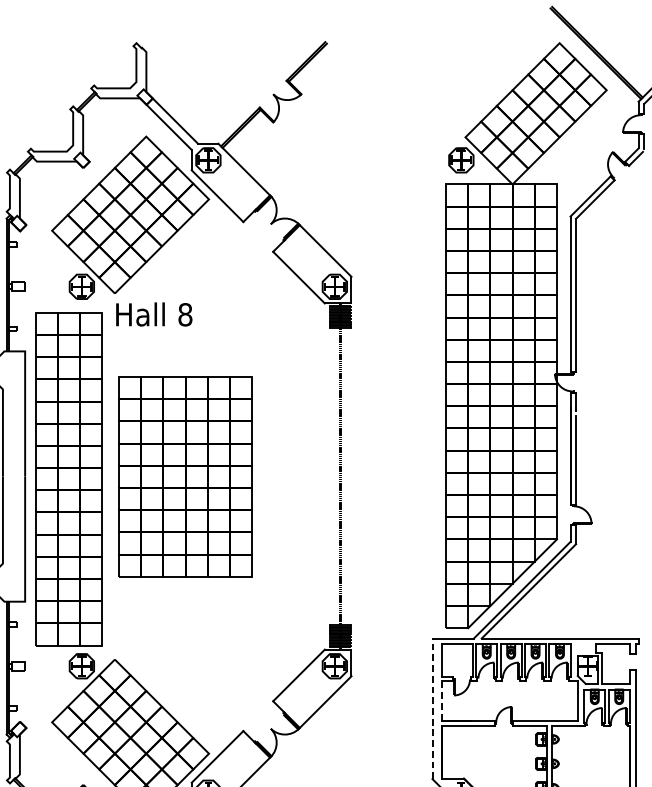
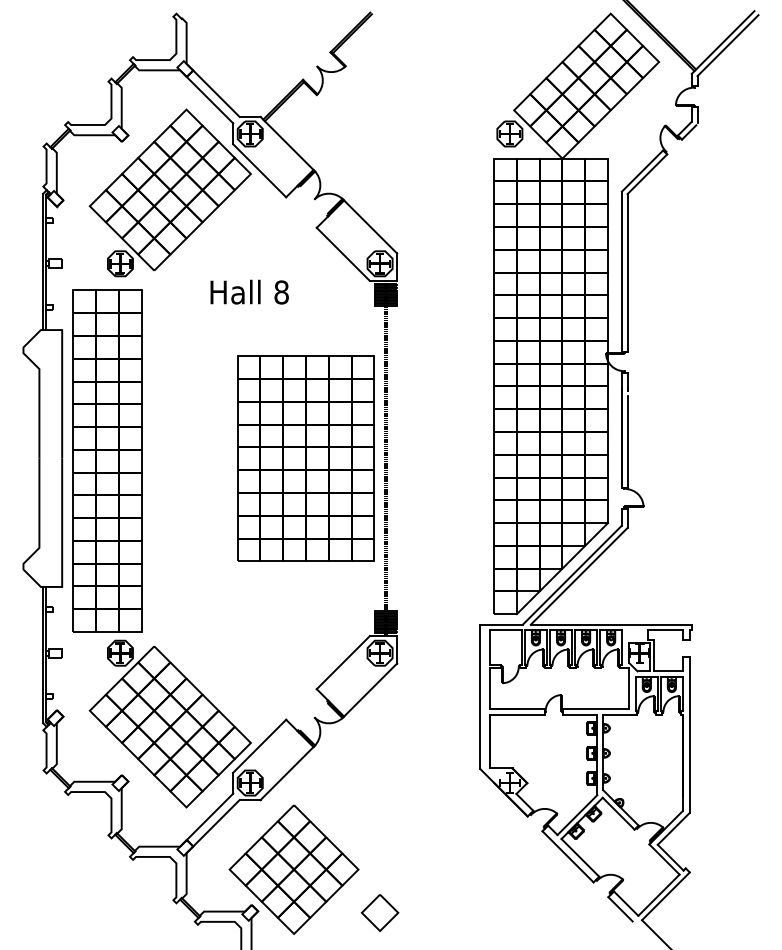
text: (154, 313) -> (249, 291), moved
part: (185, 476) -> (305, 458), moved
line: (441, 700) -> (489, 688), dashed -> solid
line: (432, 708) -> (480, 696), dashed -> solid

